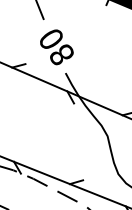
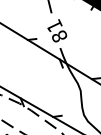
text: (51, 38) -> (54, 25), 80 -> 81

